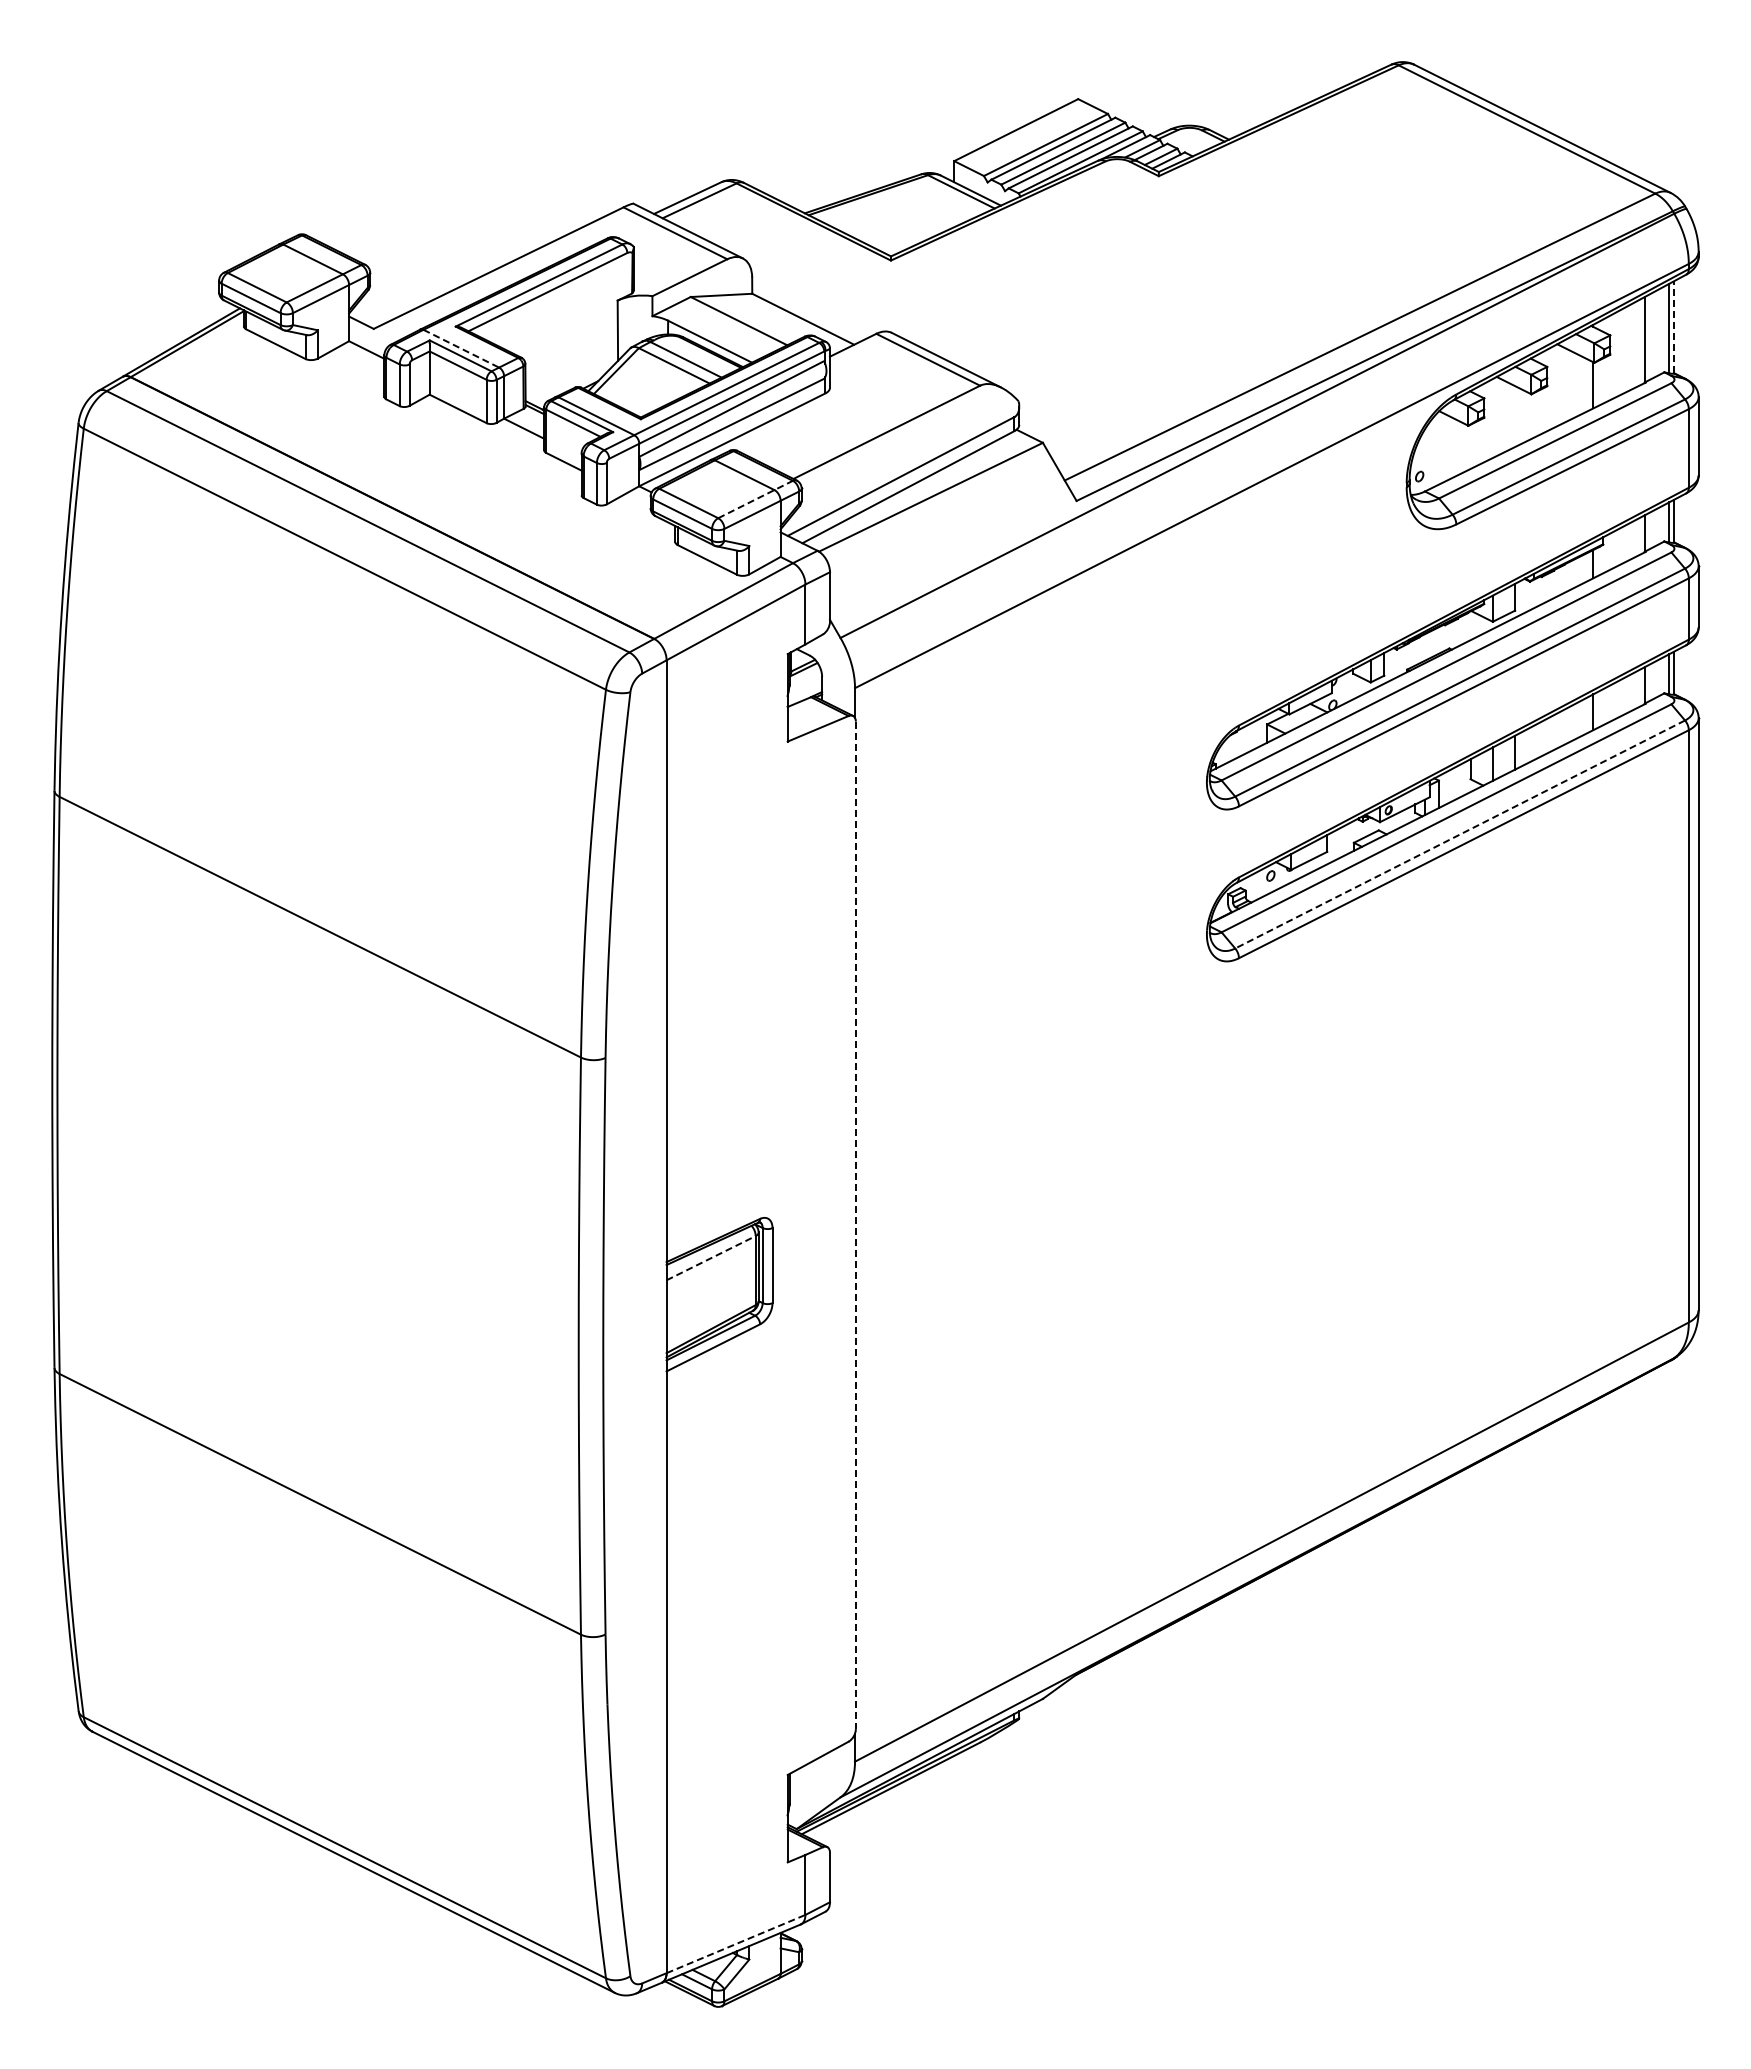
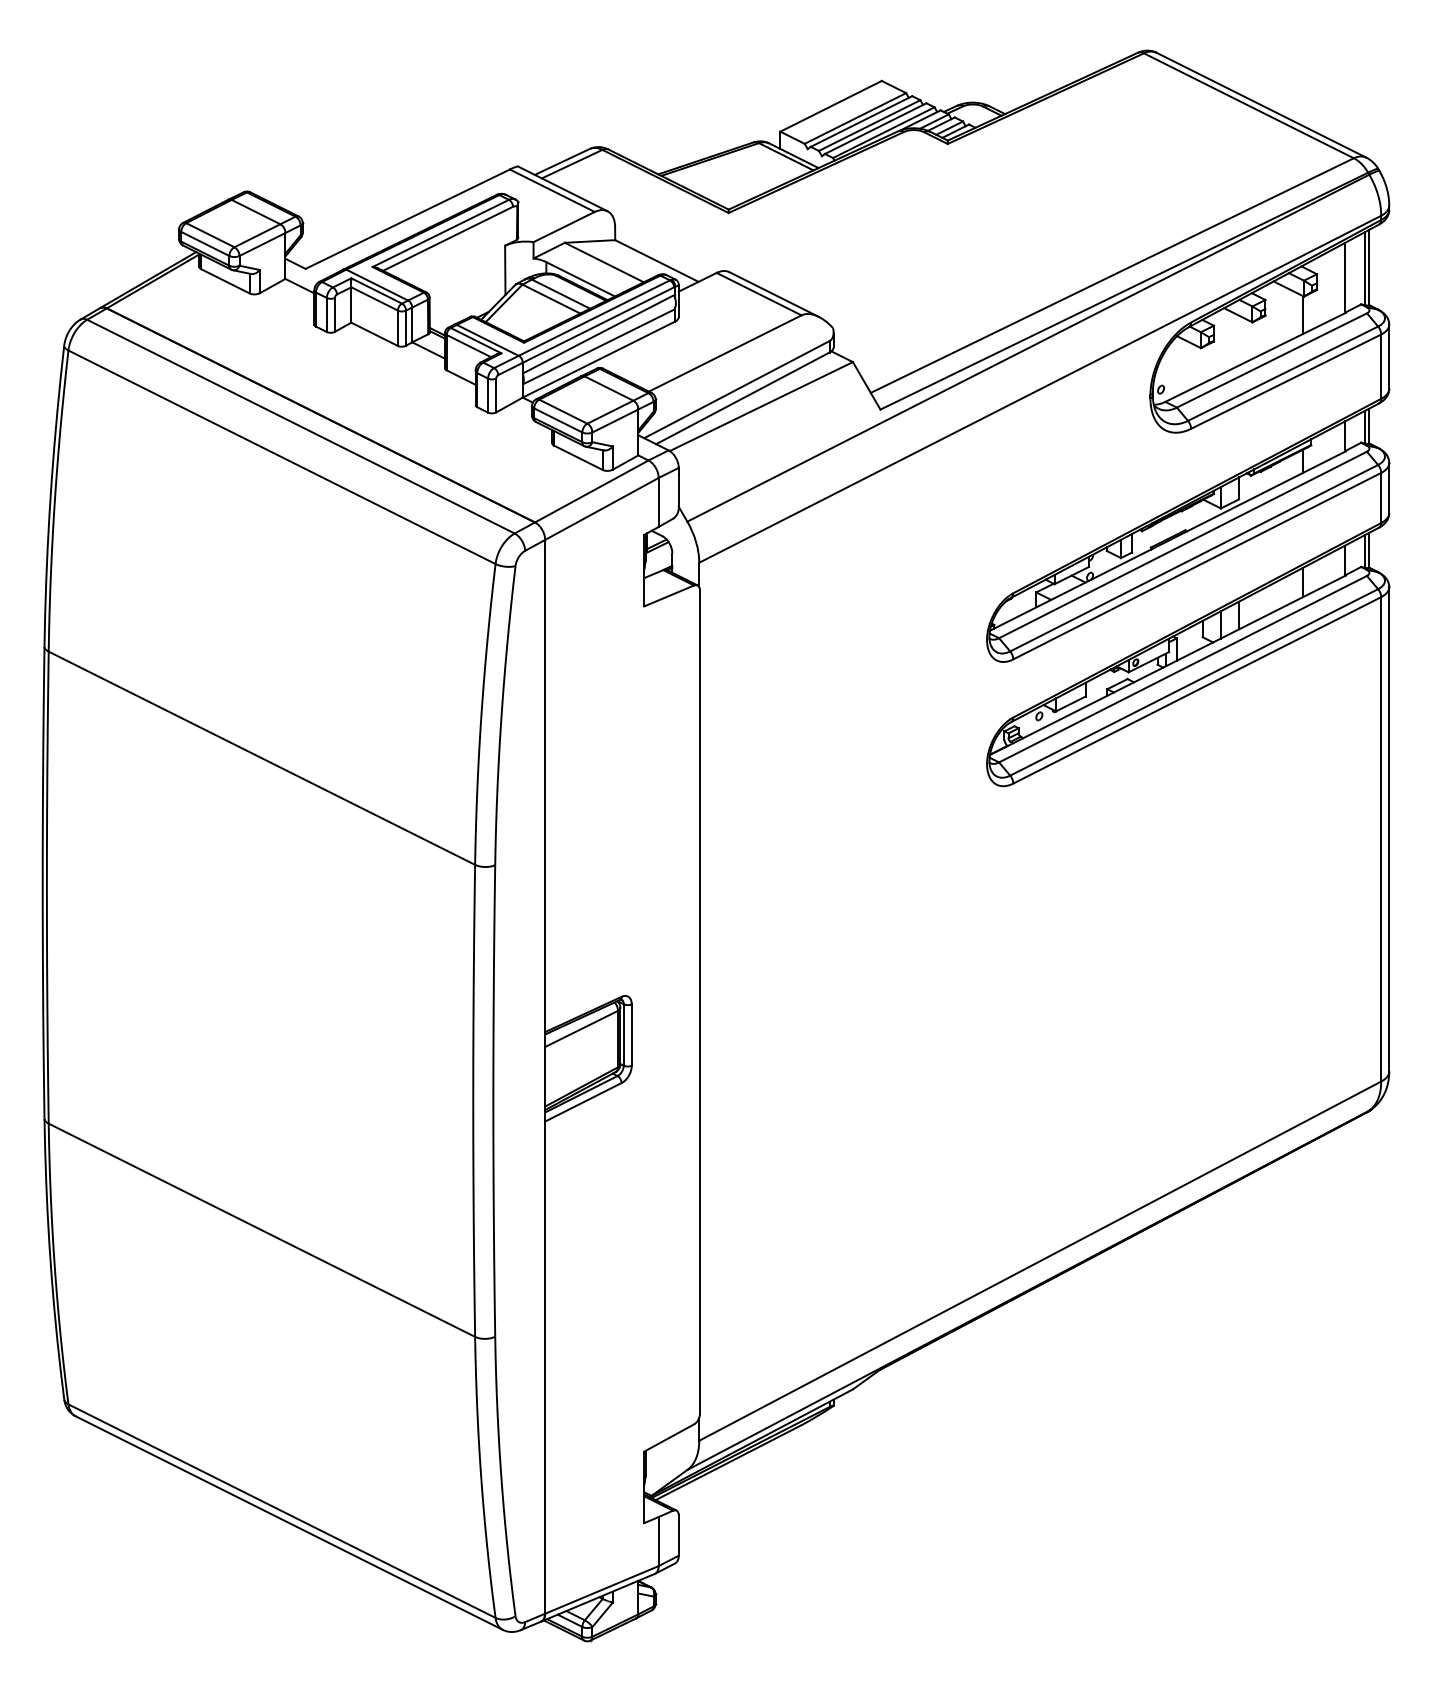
line: (1673, 326) -> (1368, 266), dashed -> solid
line: (461, 348) -> (377, 284), dashed -> solid
line: (755, 499) -> (617, 408), dashed -> solid
line: (1459, 834) -> (1193, 682), dashed -> solid
line: (855, 1225) -> (699, 1002), dashed -> solid
line: (711, 1258) -> (581, 1029), dashed -> solid
line: (736, 1943) -> (602, 1589), dashed -> solid

